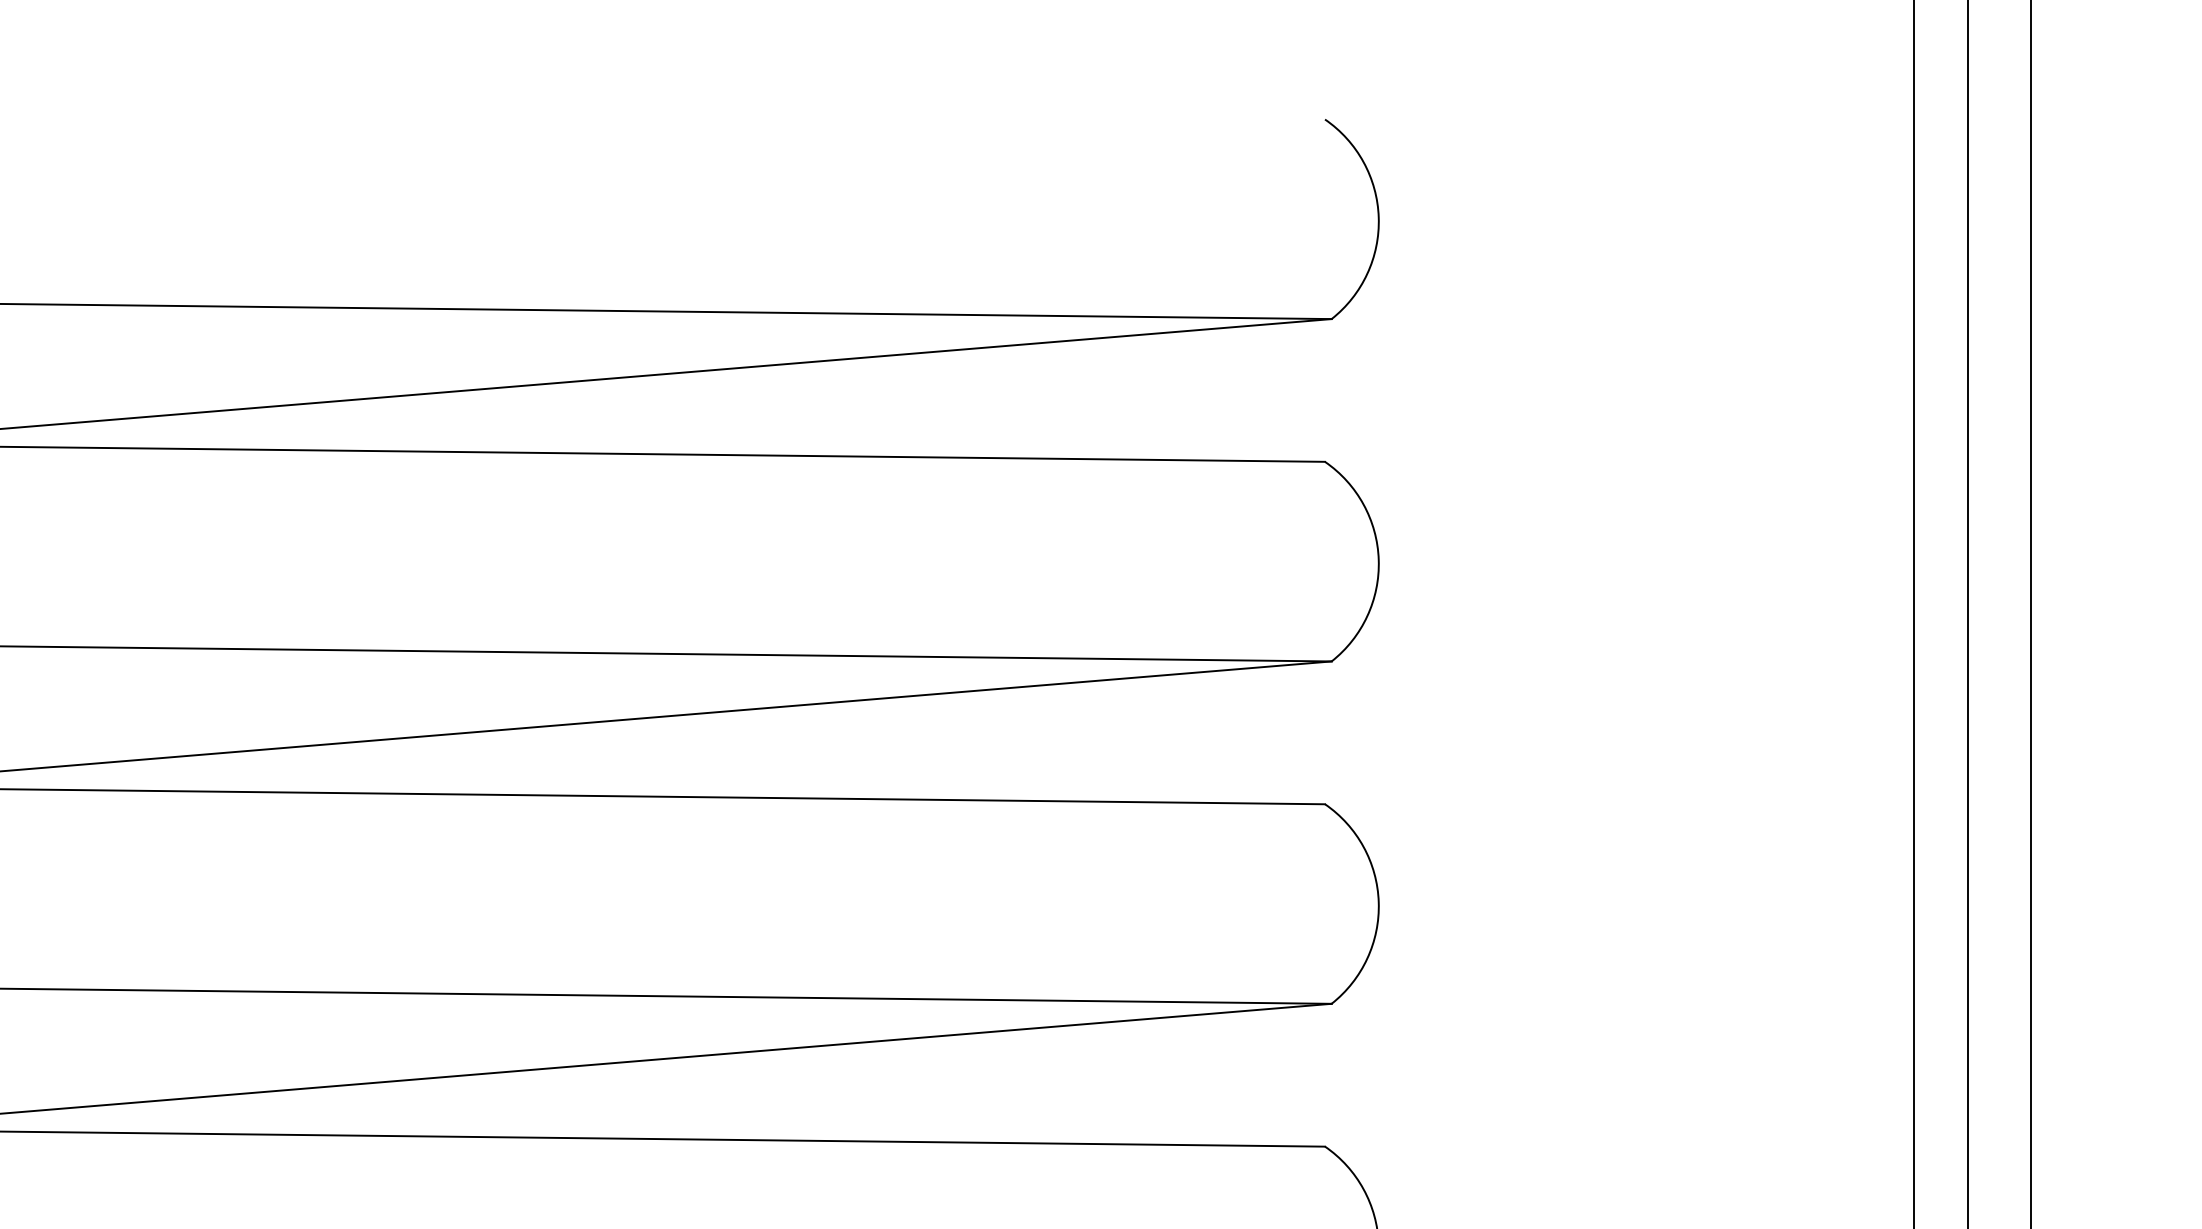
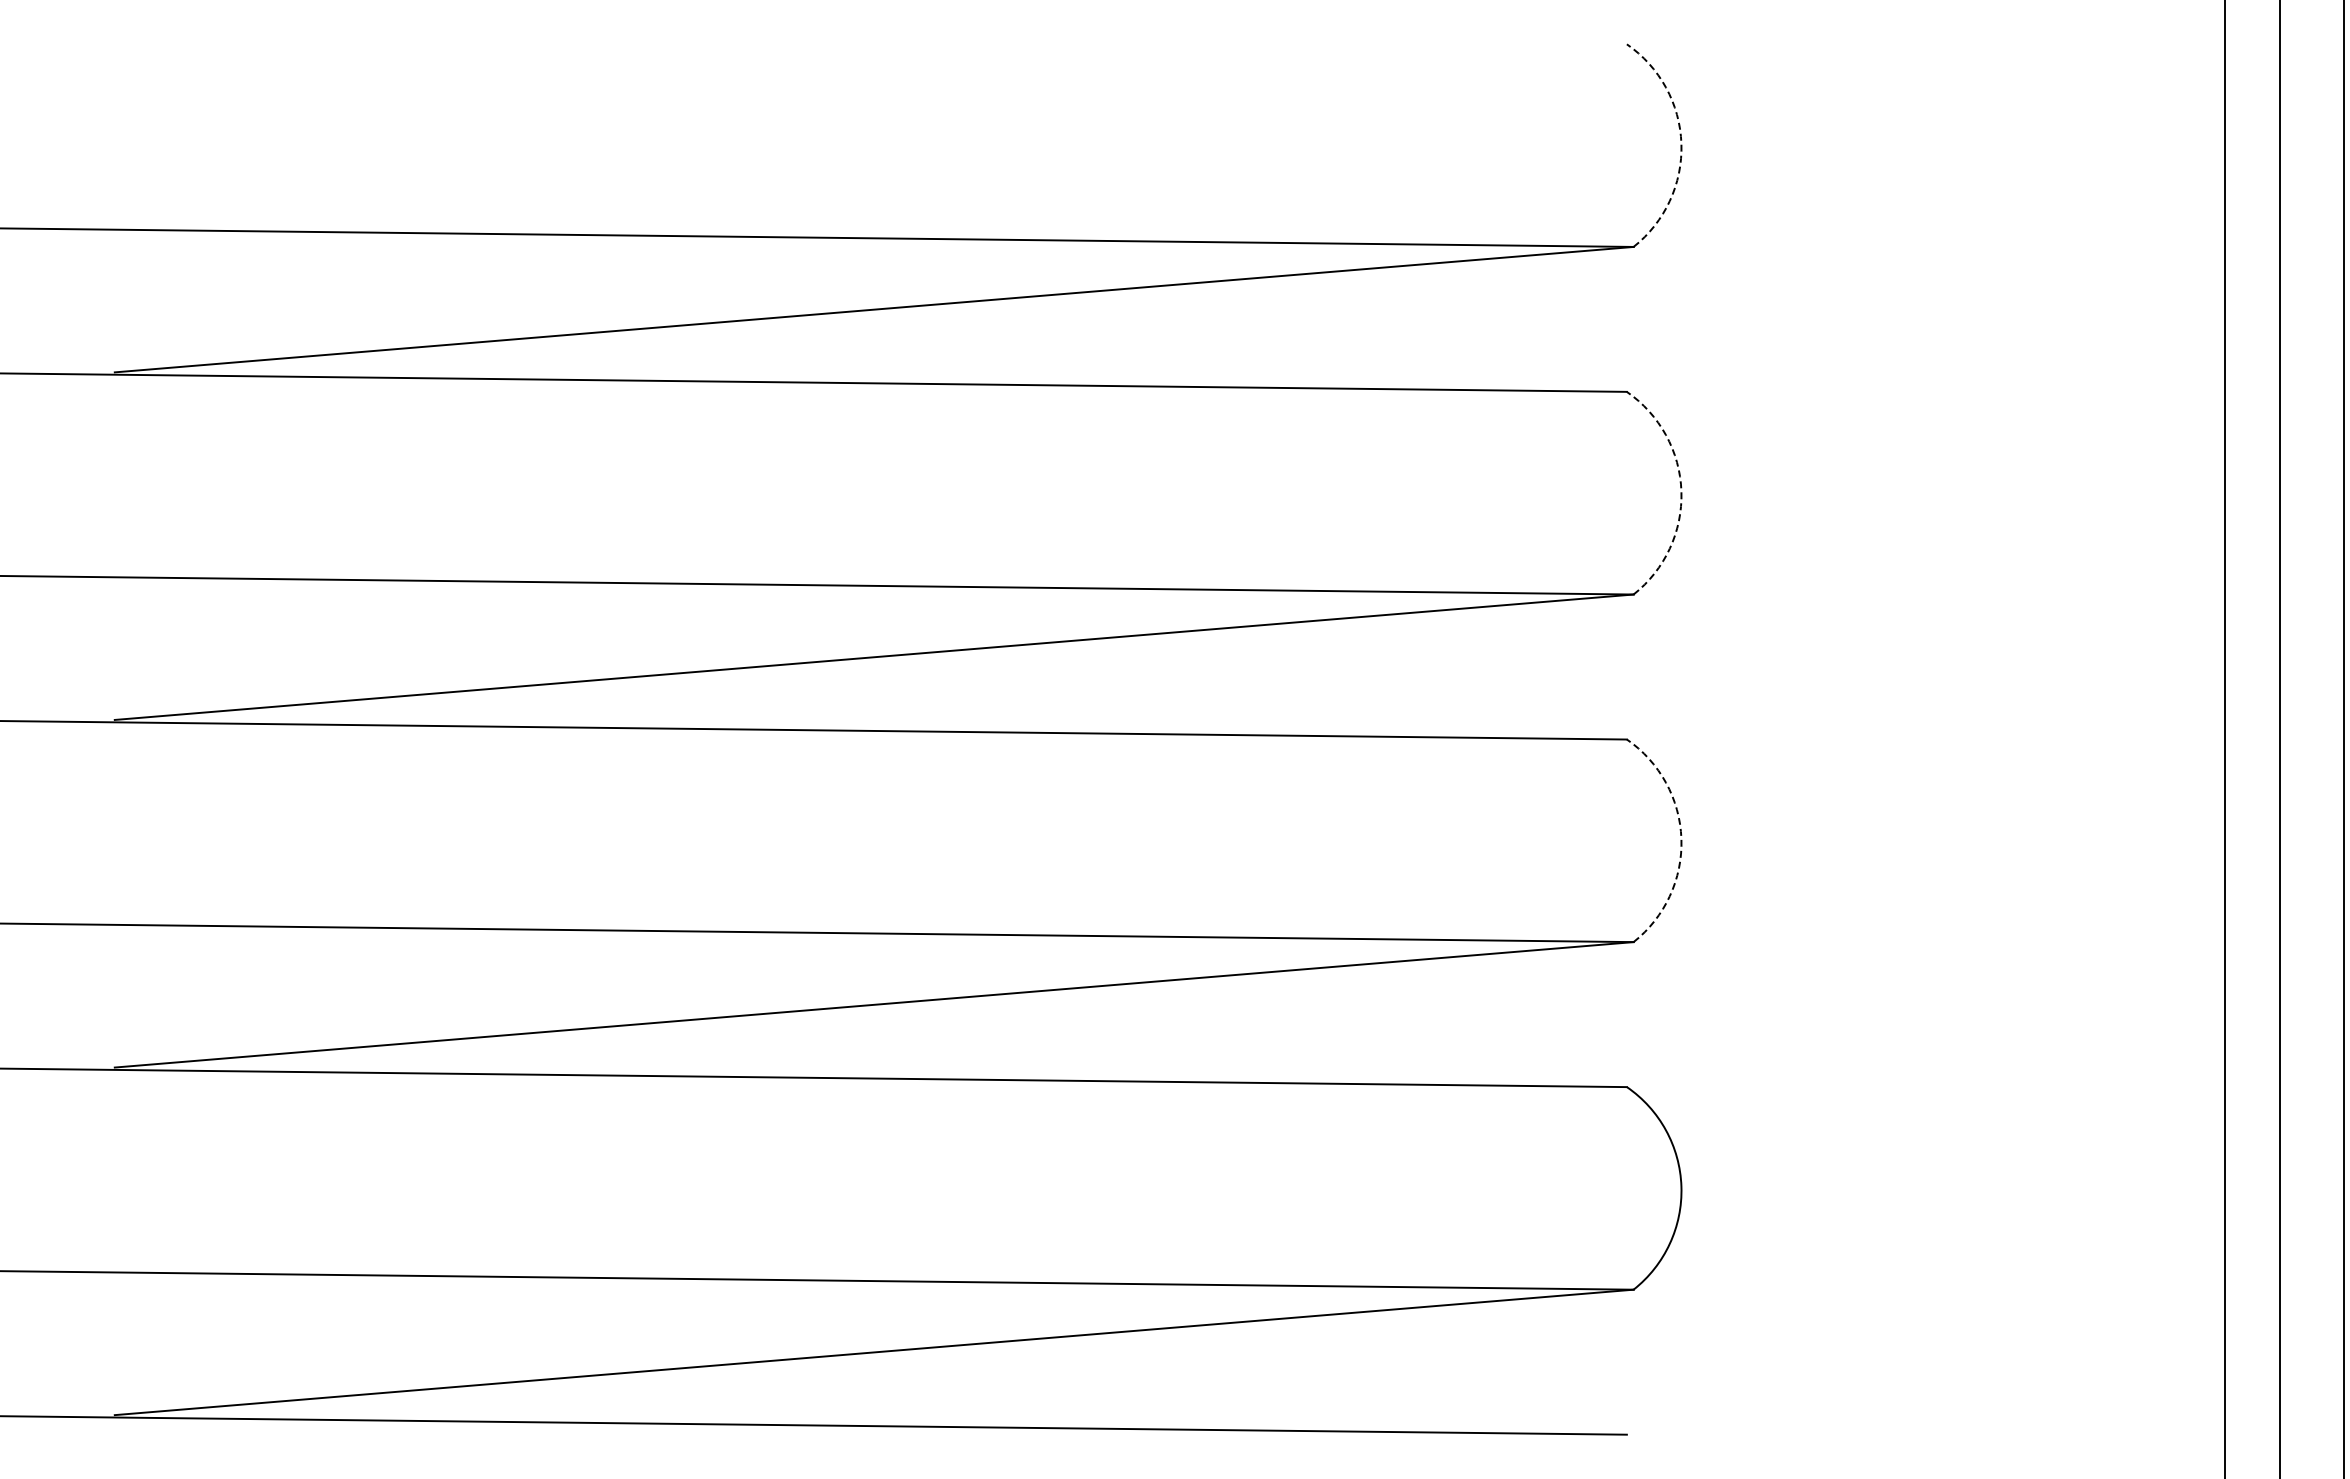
arc: (1378, 217) -> (1681, 143), solid -> dashed
arc: (1378, 559) -> (1681, 491), solid -> dashed
arc: (1378, 902) -> (1681, 839), solid -> dashed

